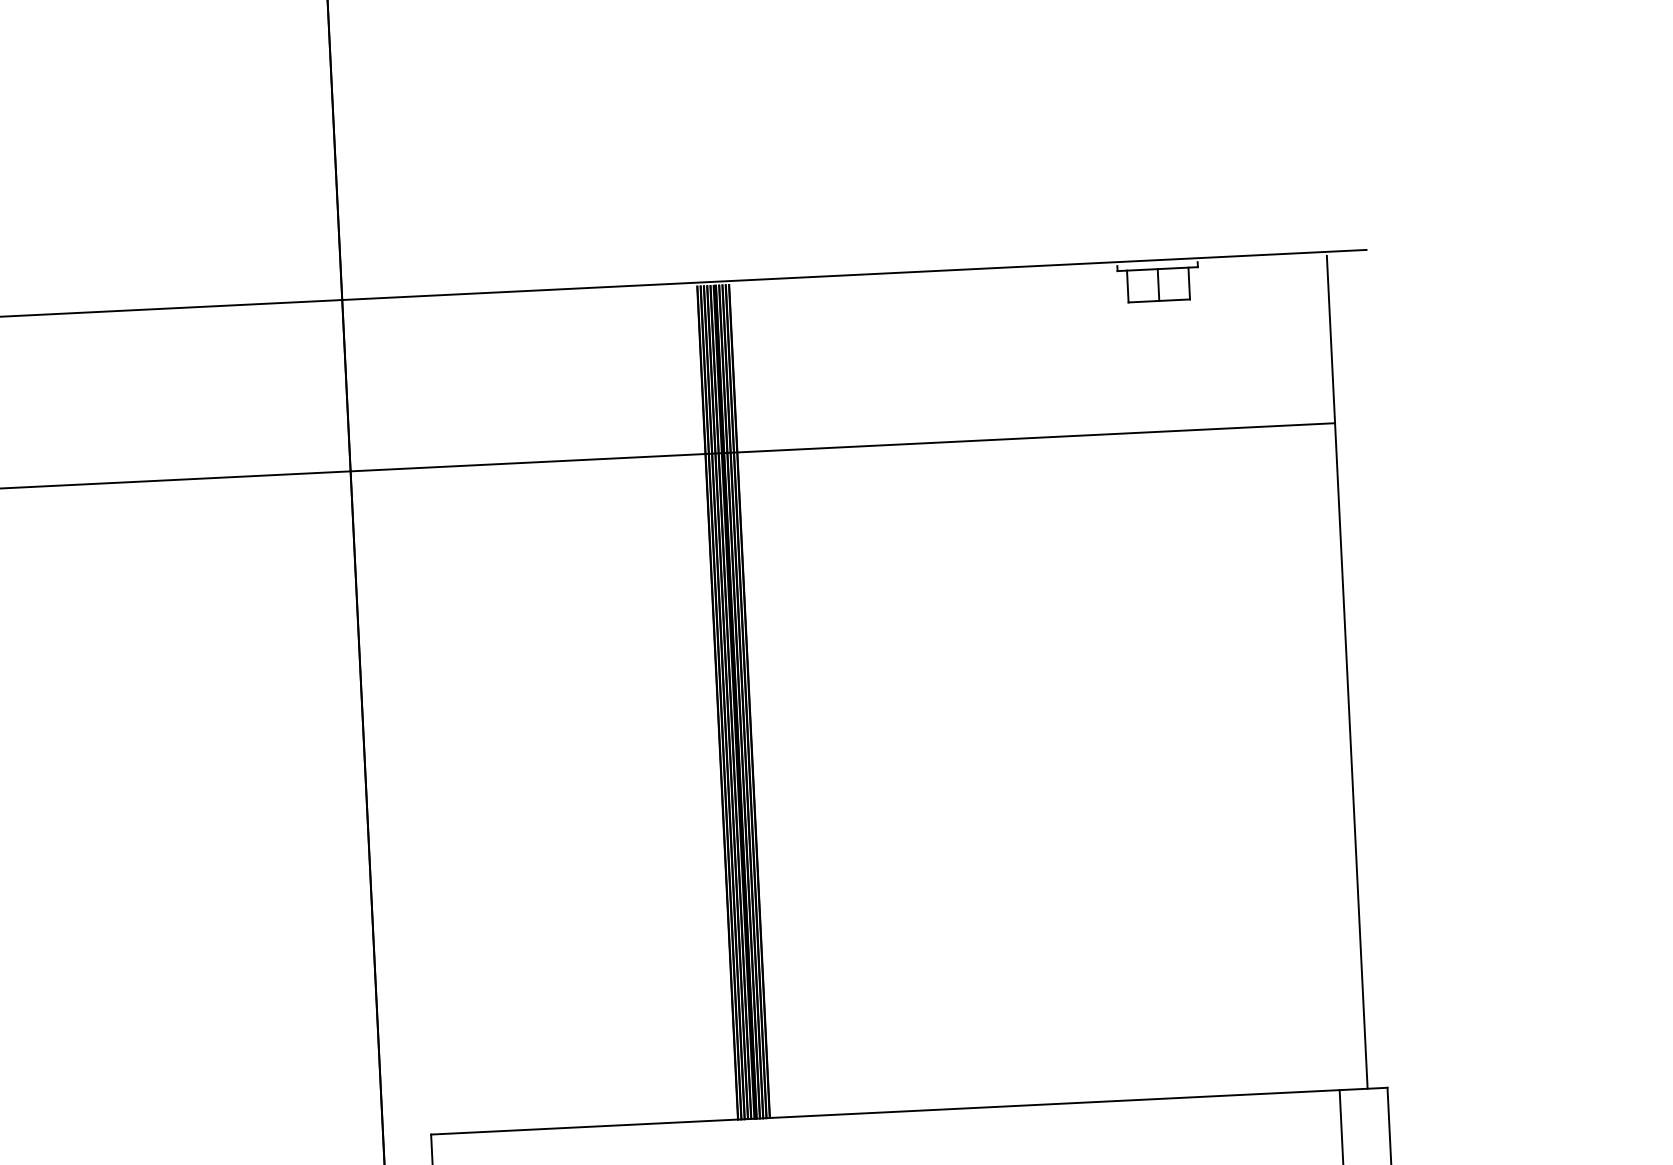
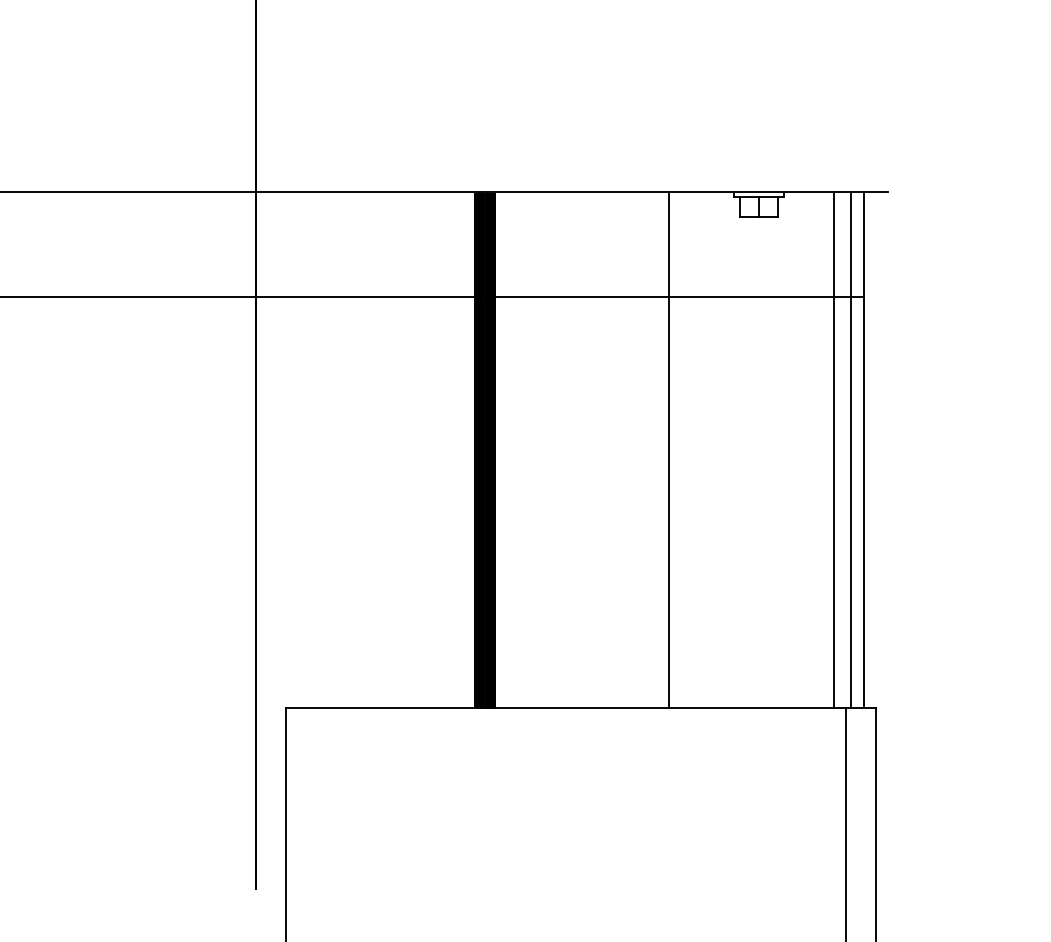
line: (1327, 672) -> (851, 450), added
line: (1299, 673) -> (834, 450), added
line: (1032, 686) -> (669, 450), added

